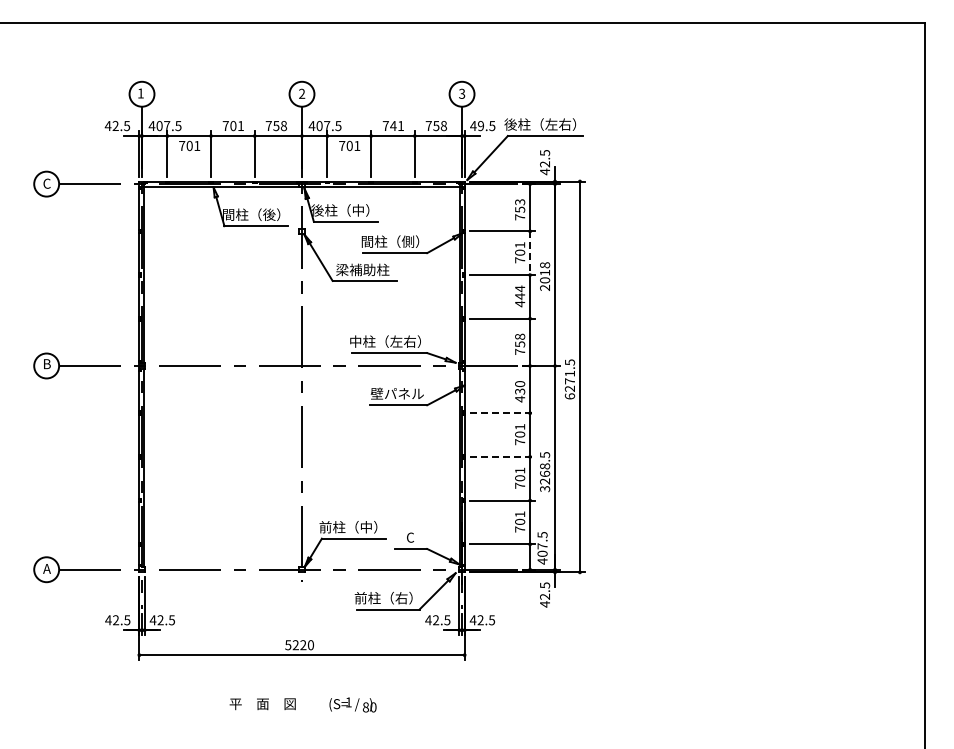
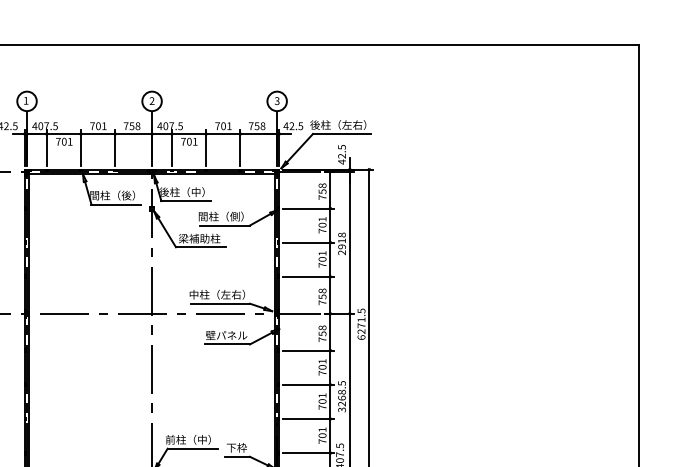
text: (393, 125) -> (223, 125), 741 -> 701
text: (481, 126) -> (292, 126), 49.5 -> 42.5
text: (520, 202) -> (322, 185), 753 -> 758
line: (530, 253) -> (330, 225), dashed -> solid
text: (545, 280) -> (342, 246), 2018 -> 2918
text: (520, 296) -> (322, 259), 444 -> 701
text: (520, 391) -> (322, 333), 430 -> 758
line: (502, 413) -> (308, 350), dashed -> solid
line: (502, 456) -> (308, 384), dashed -> solid
text: (410, 537) -> (236, 447), C -> 下枠

